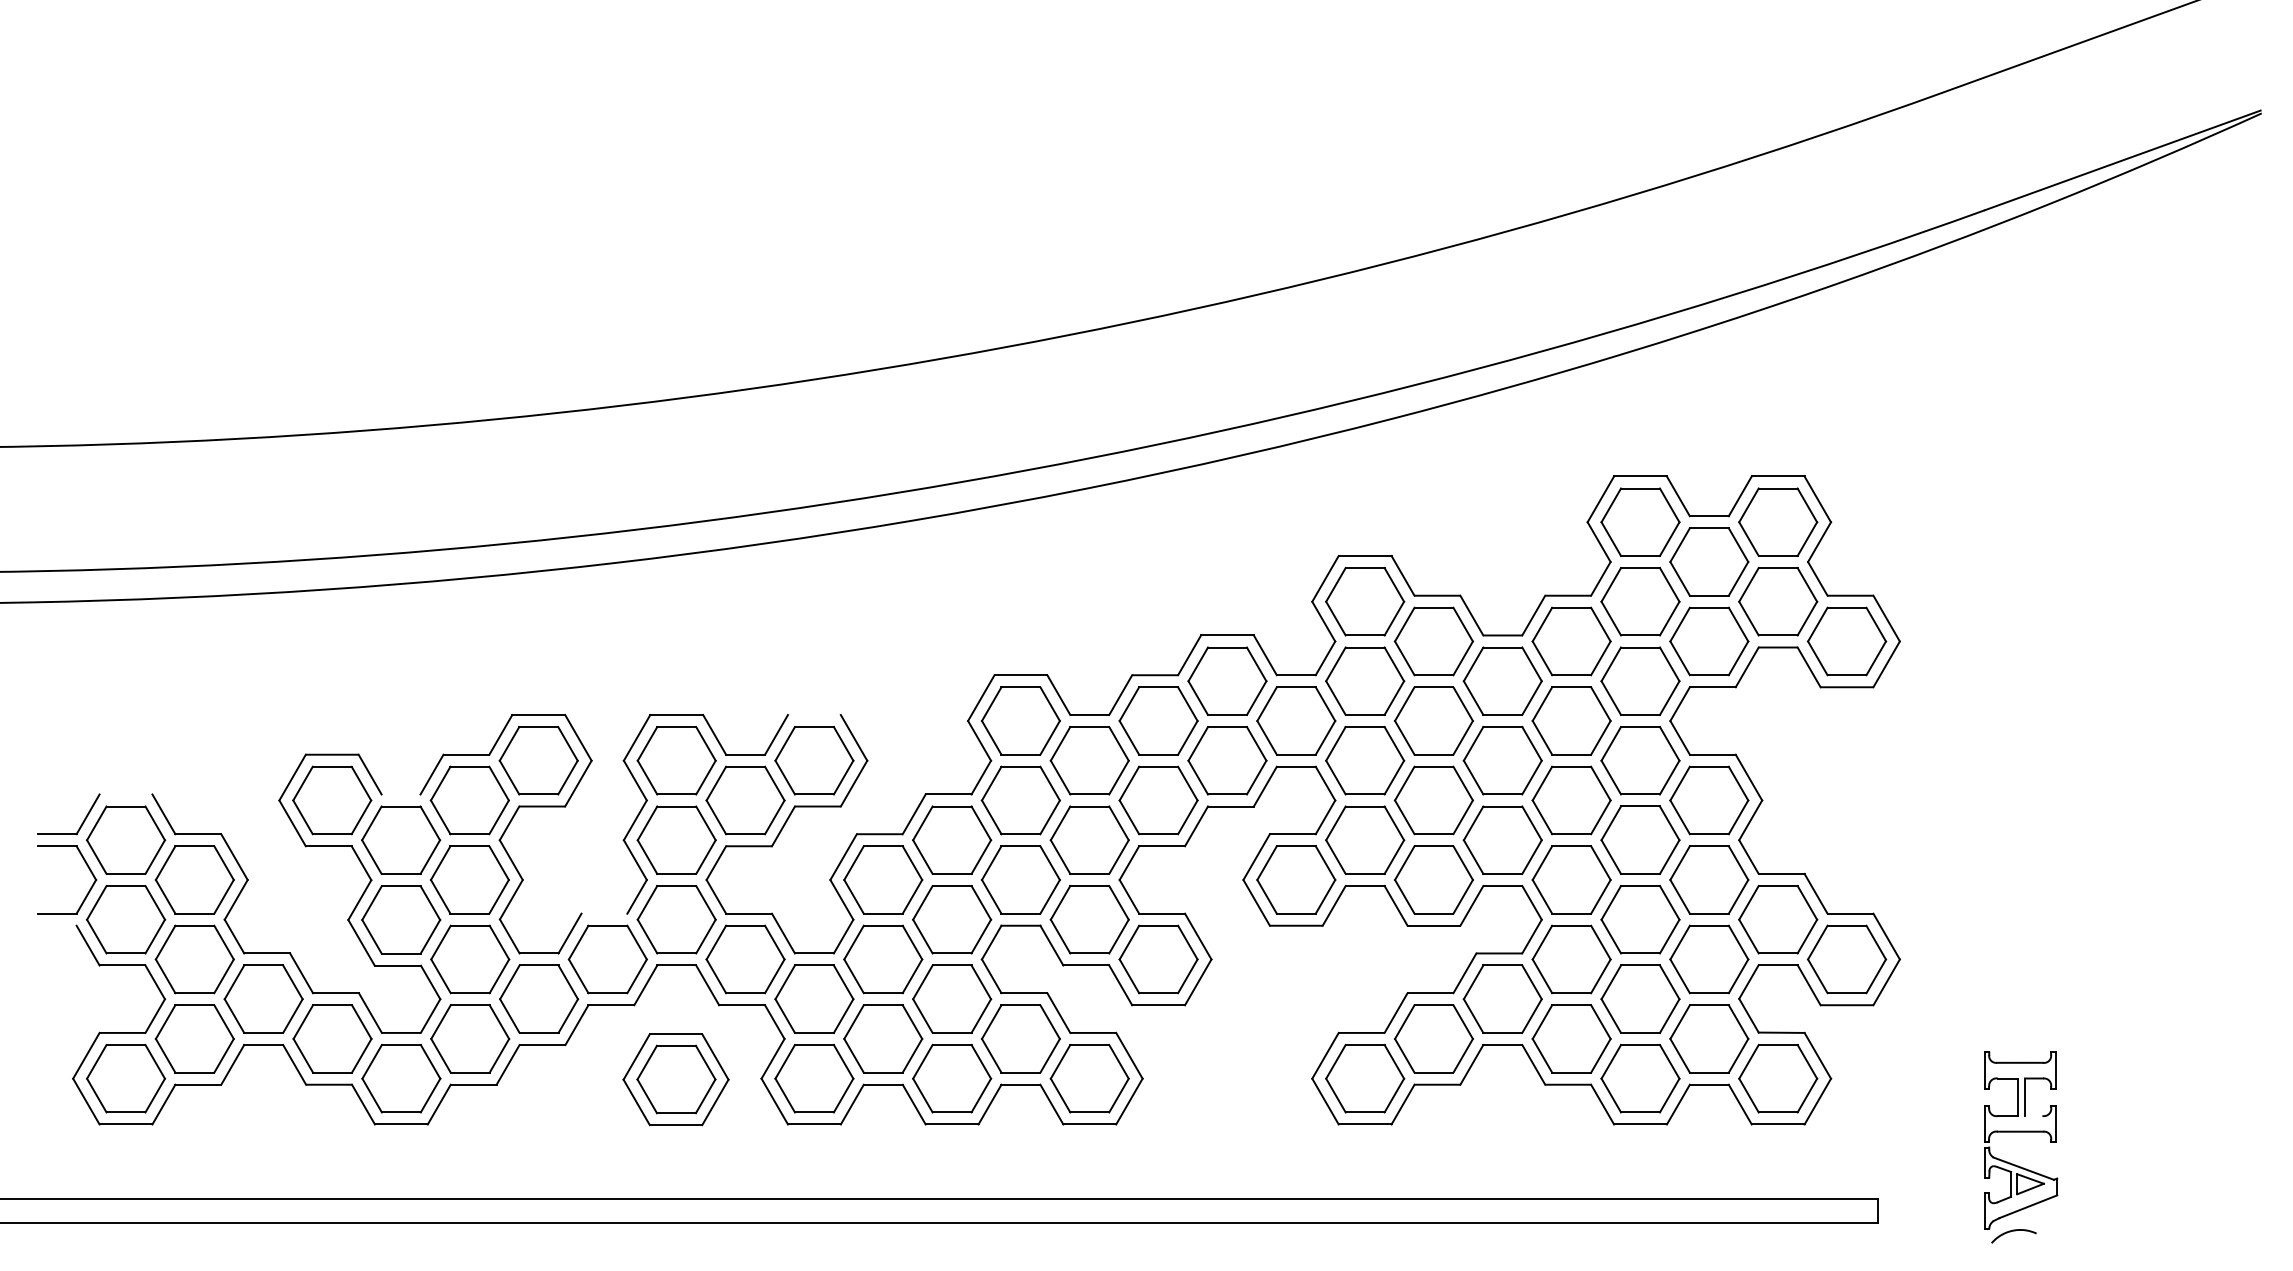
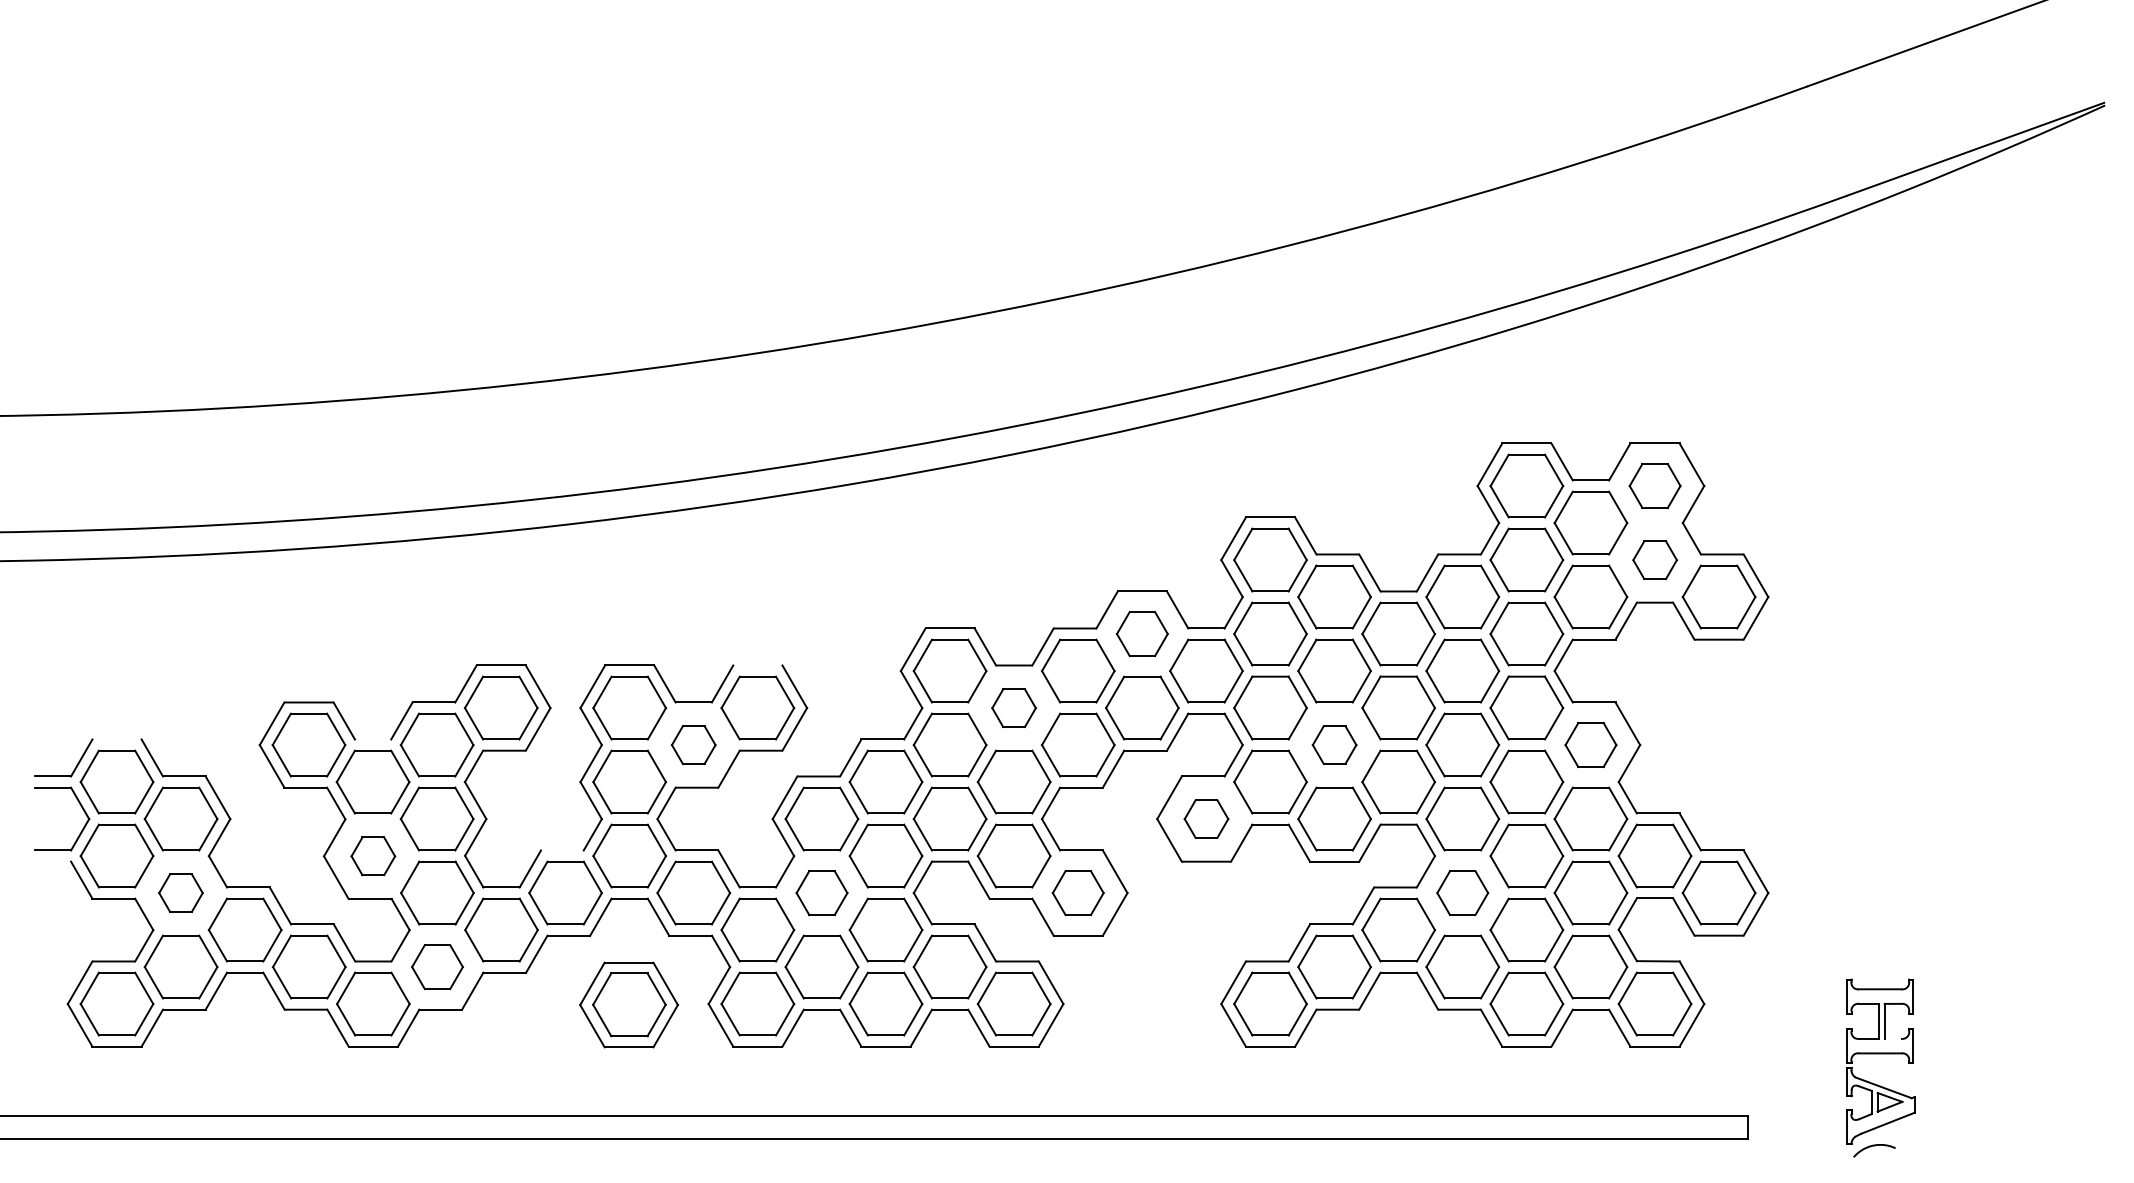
part: (1778, 521) -> (1655, 485), size x0.7
part: (1778, 601) -> (1655, 559), size x0.6
part: (1227, 680) -> (1142, 633), size x0.7
part: (1089, 760) -> (1013, 707), size x0.6
part: (745, 800) -> (693, 745), size x0.6
part: (1433, 800) -> (1334, 745), size x0.6
part: (1709, 800) -> (1591, 745), size x0.7
part: (1296, 879) -> (1206, 818), size x0.6
part: (401, 919) -> (373, 855), size x0.6
part: (194, 959) -> (180, 893), size x0.6
part: (883, 959) -> (822, 893), size x0.7
part: (1158, 959) -> (1078, 893), size x0.7
part: (1571, 959) -> (1462, 893), size x0.7
part: (470, 1038) -> (437, 966), size x0.7

